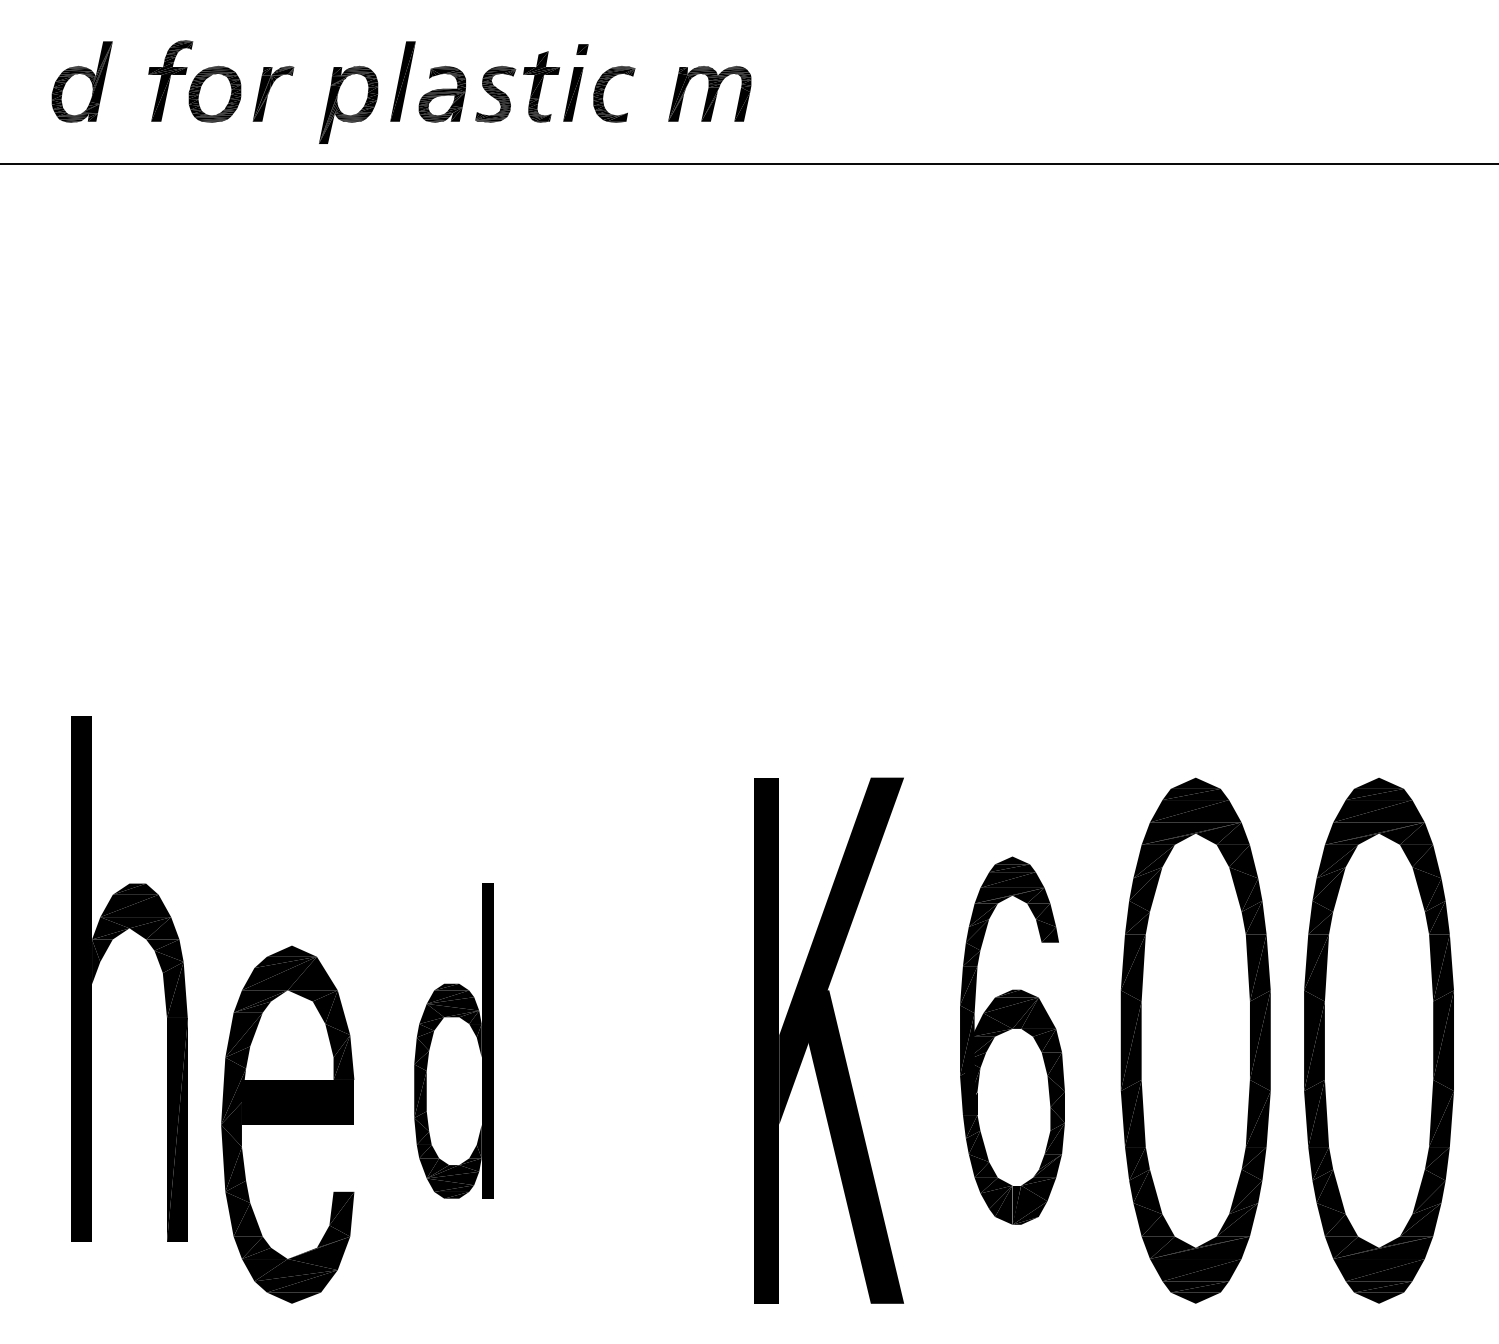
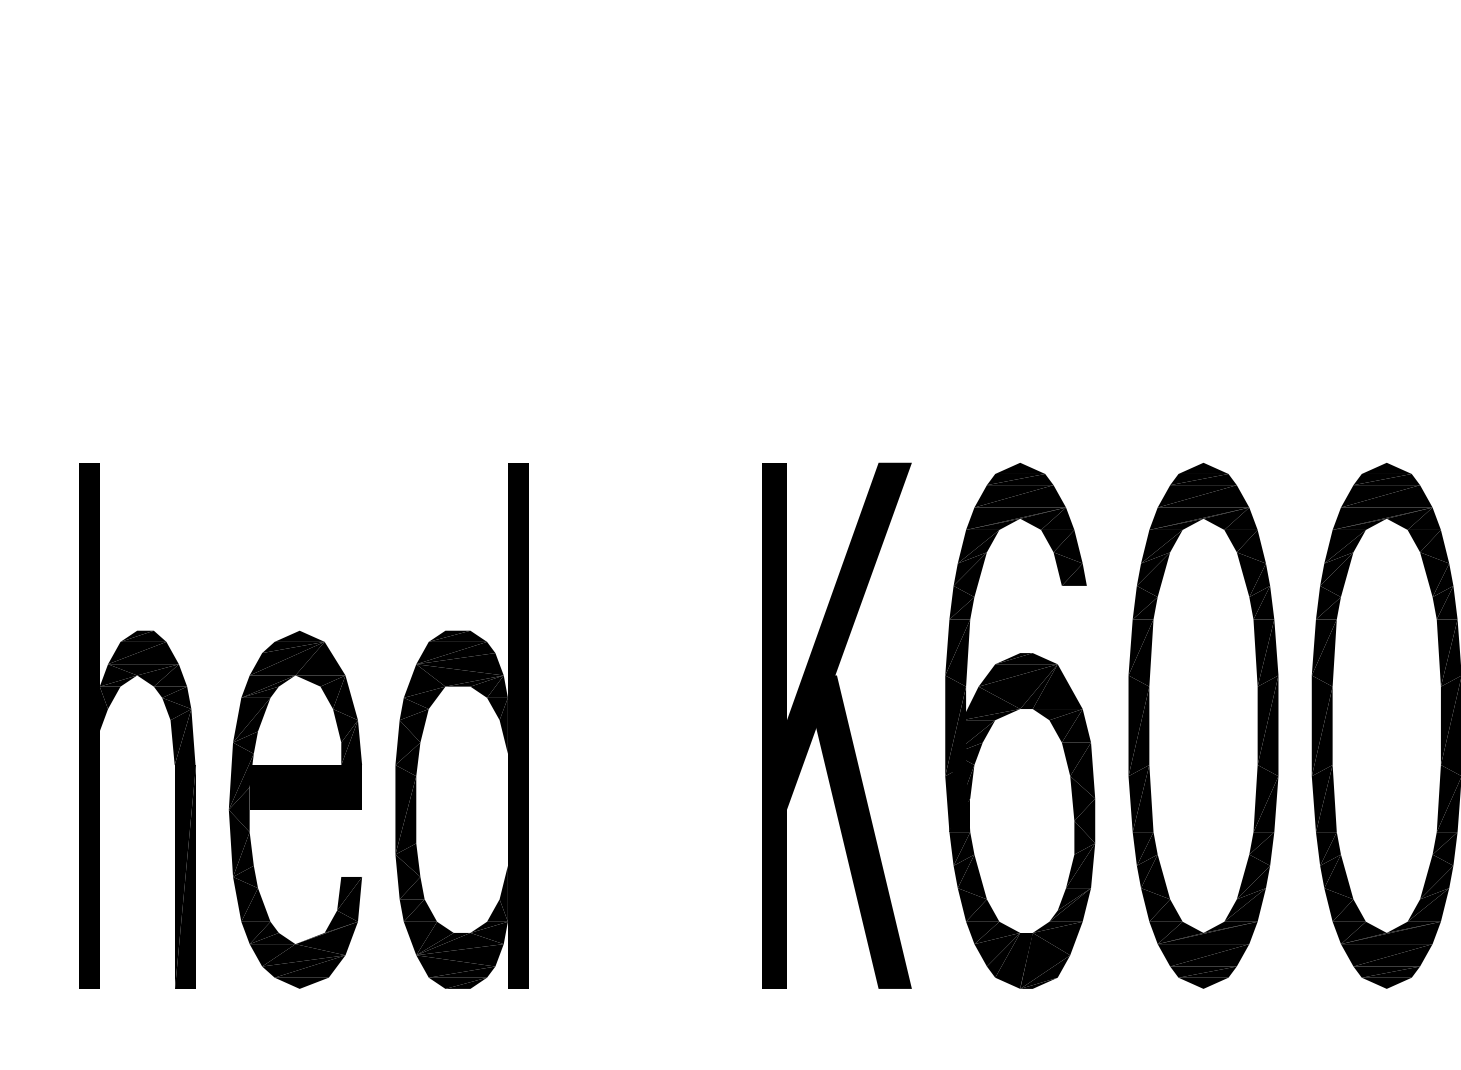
part: (98, 967) -> (106, 714), moved
part: (453, 1040) -> (461, 725), size x1.67
part: (1012, 1040) -> (1020, 725), size x1.43

